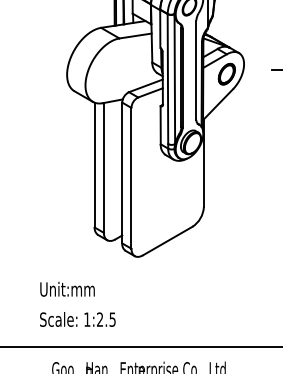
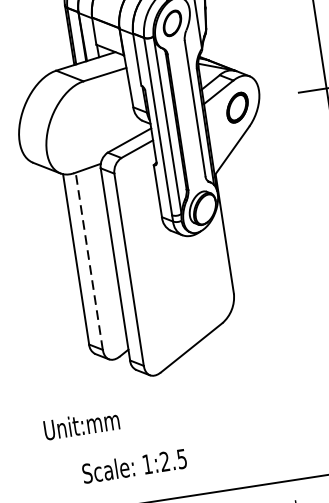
line: (103, 167) -> (88, 260), solid -> dashed
text: (67, 288) -> (81, 423), moved
text: (77, 319) -> (134, 466), moved

